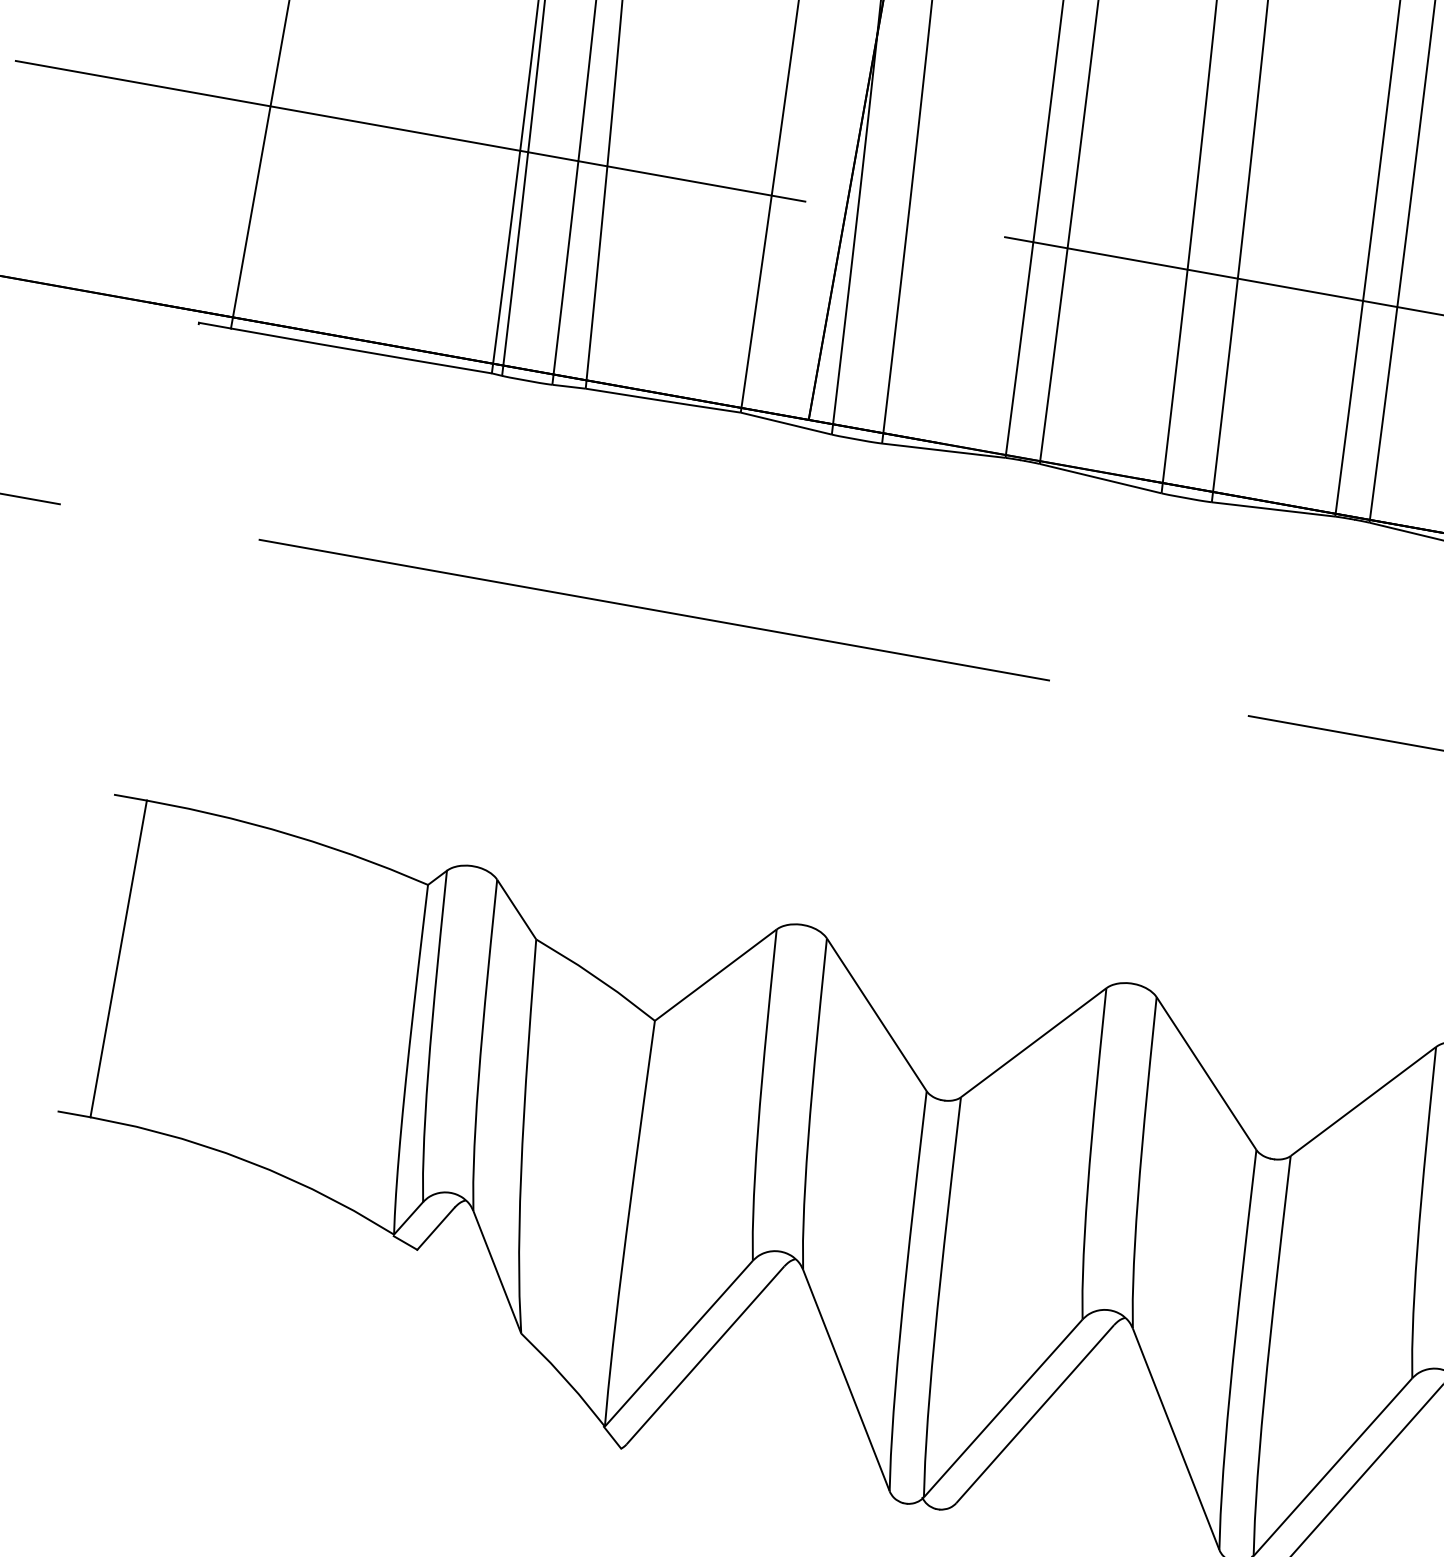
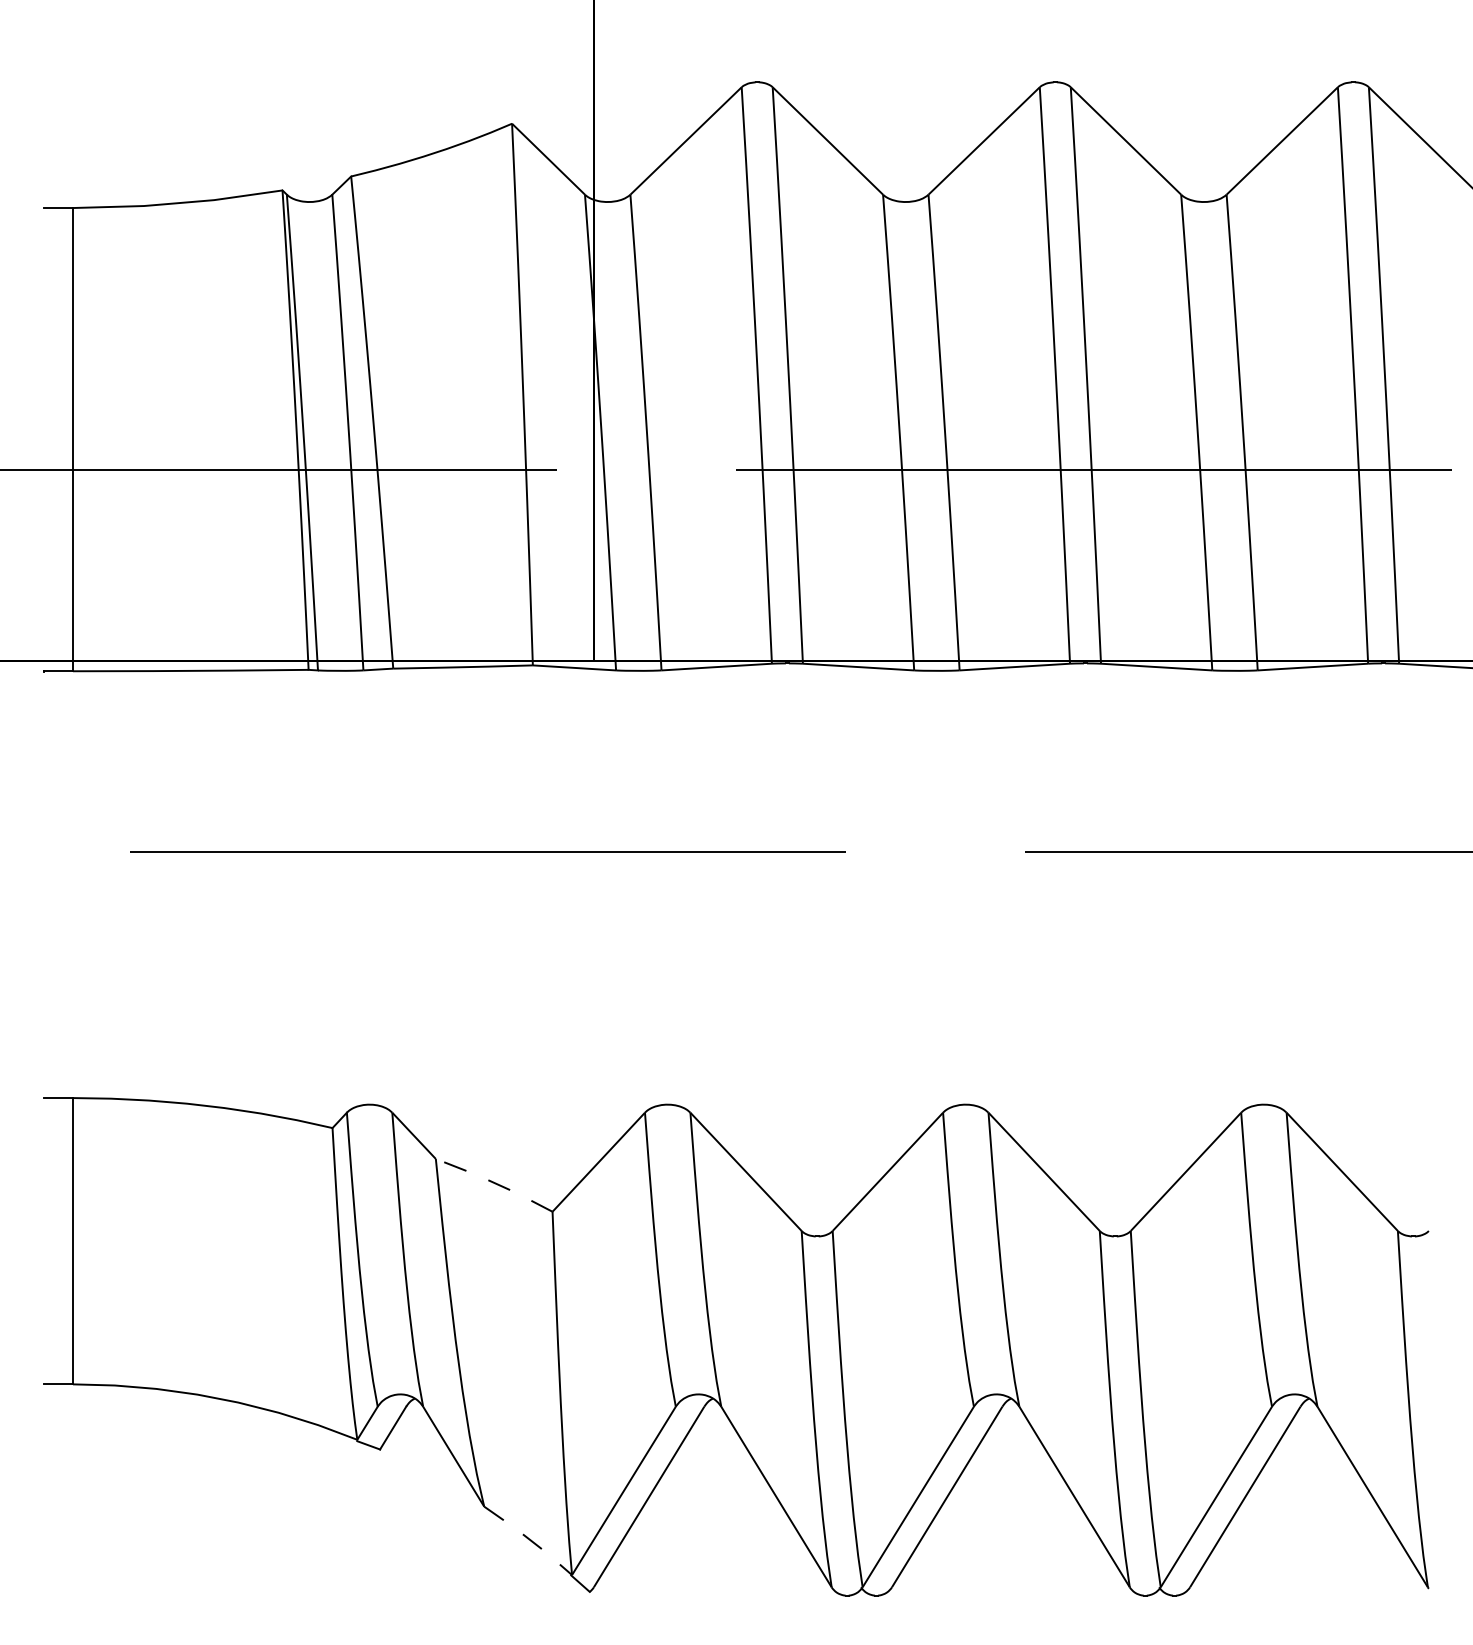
line: (596, 978) -> (494, 1183), solid -> dashed
line: (564, 1378) -> (529, 1539), solid -> dashed

